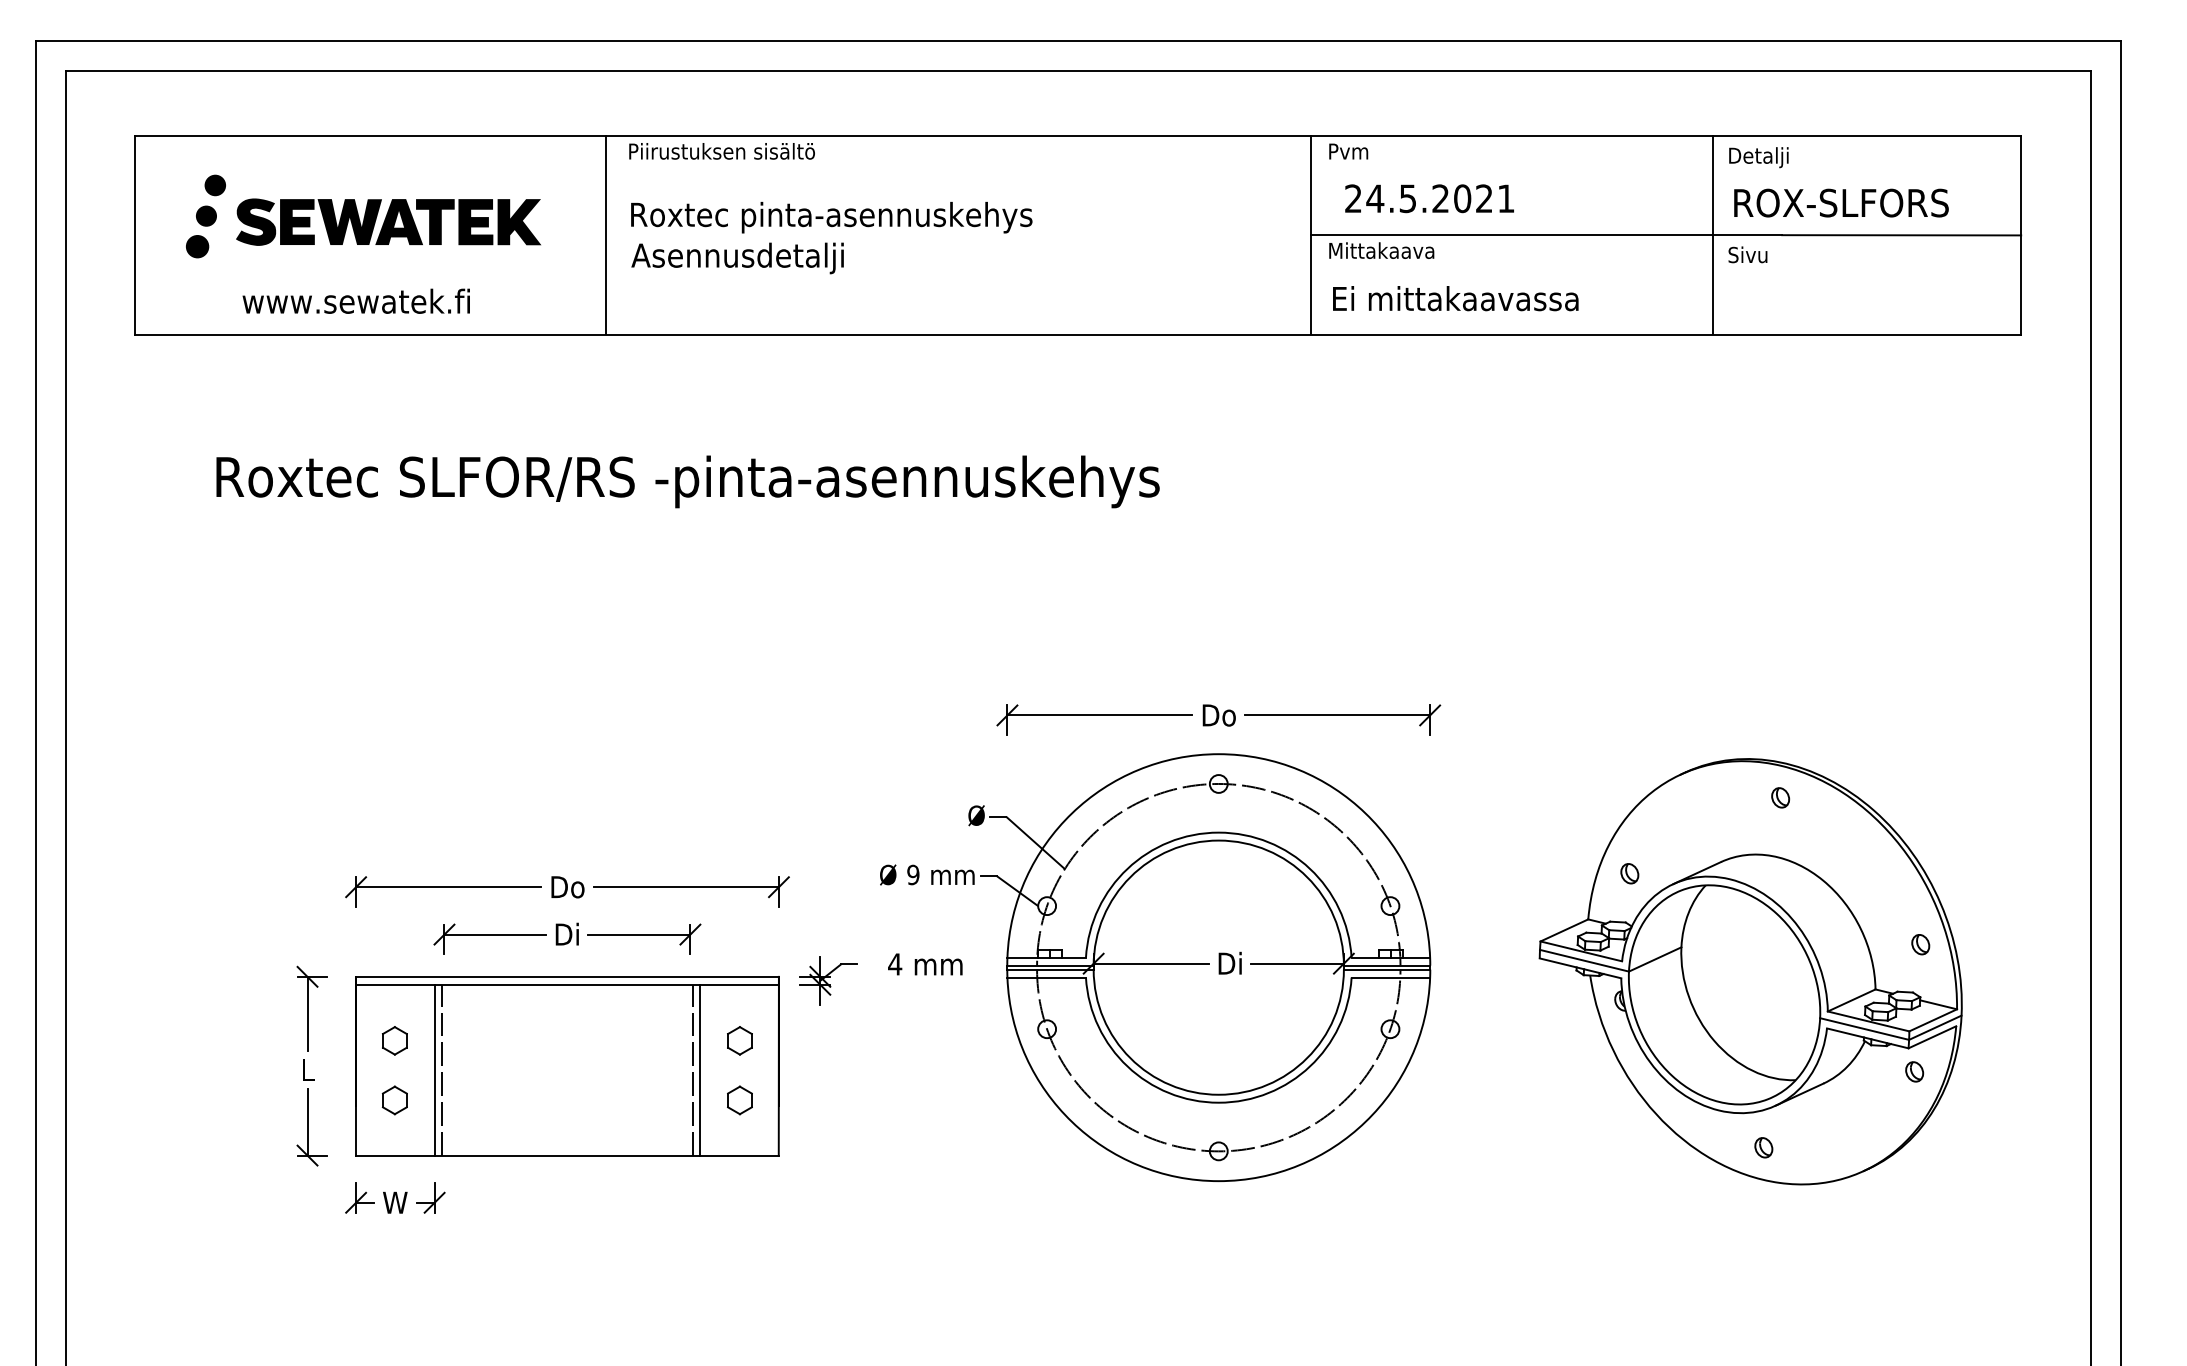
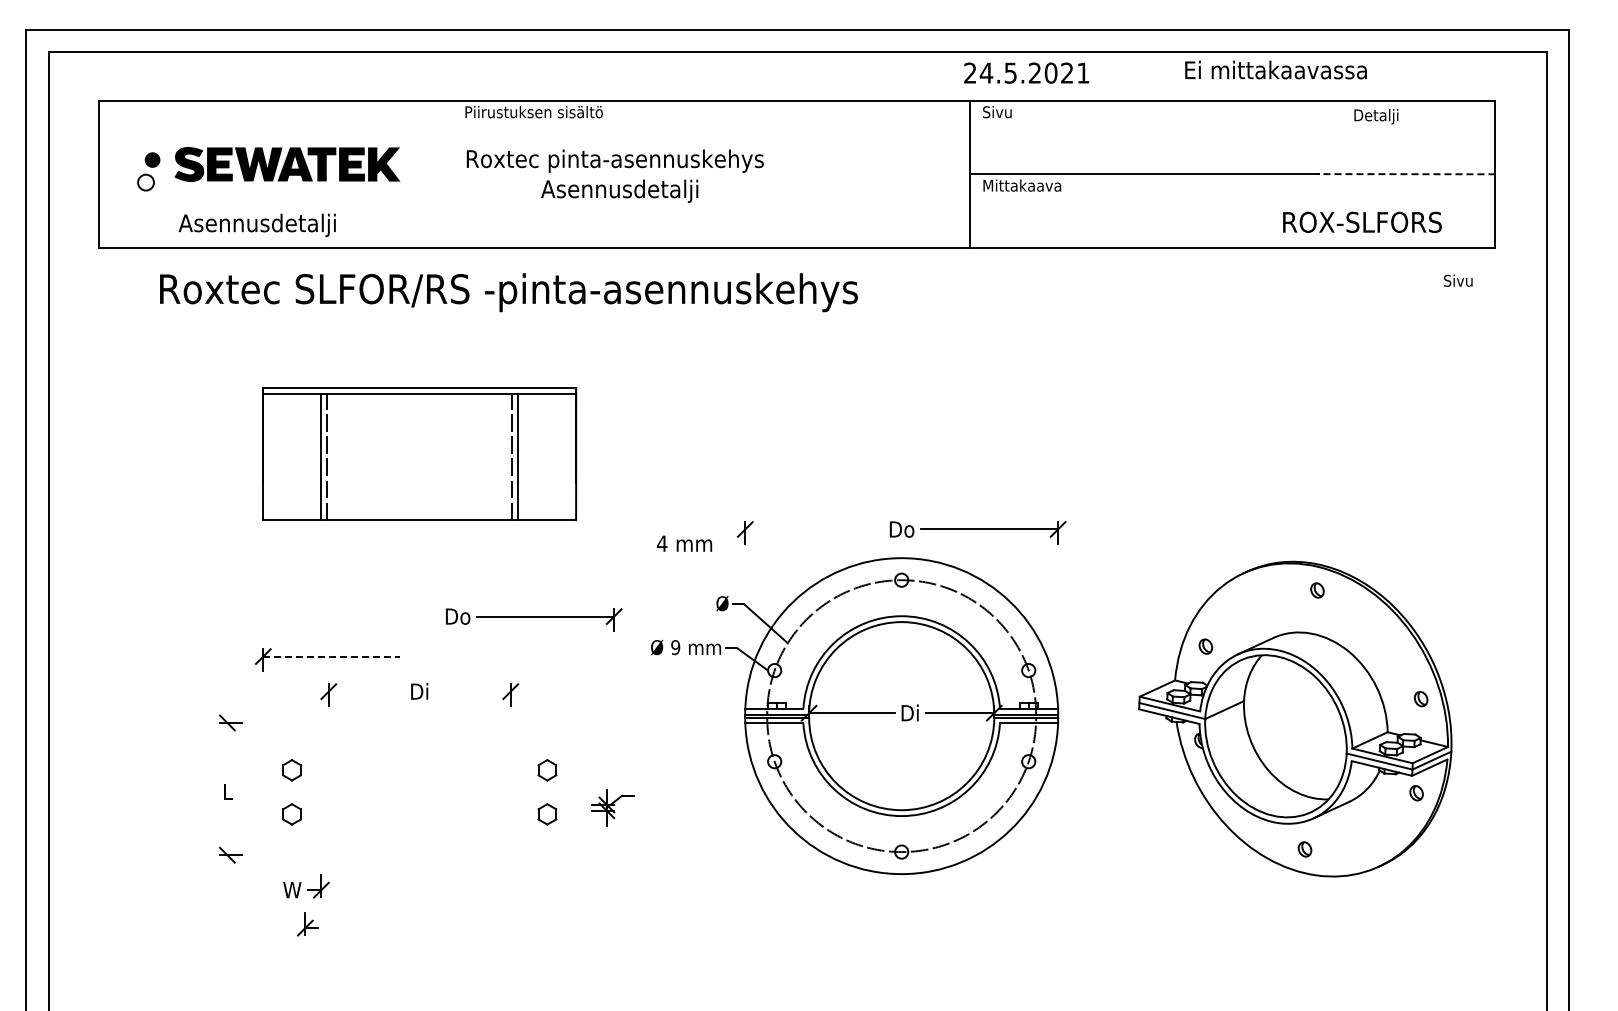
text: (1348, 150) -> (997, 111), Pvm -> Sivu
text: (1759, 157) -> (1376, 116), moved
fill: (215, 185) -> (159, 137), removed
text: (1429, 197) -> (1026, 72), moved
text: (1841, 201) -> (1362, 221), moved
line: (606, 234) -> (448, 173), removed
line: (1713, 234) -> (1267, 173), removed
line: (1900, 235) -> (1406, 174), solid -> dashed
fill: (196, 246) -> (145, 182), removed
text: (1748, 254) -> (1458, 280), moved
text: (737, 257) -> (619, 190), moved
text: (1454, 297) -> (1275, 69), moved
text: (354, 304) -> (262, 225), www.sewatek.fi -> Asennusdetalji
text: (687, 481) -> (508, 292), moved
line: (1099, 715) -> (813, 529), removed
line: (449, 887) -> (332, 656), solid -> dashed
part: (671, 891) -> (534, 619), moved
line: (495, 934) -> (366, 691), removed
line: (638, 934) -> (472, 691), removed
text: (925, 964) -> (684, 543), moved
part: (827, 980) -> (612, 807), moved
line: (307, 1014) -> (227, 750), removed
part: (567, 1066) -> (419, 454), moved
line: (307, 1122) -> (227, 830), removed
part: (359, 1197) -> (307, 924), moved

